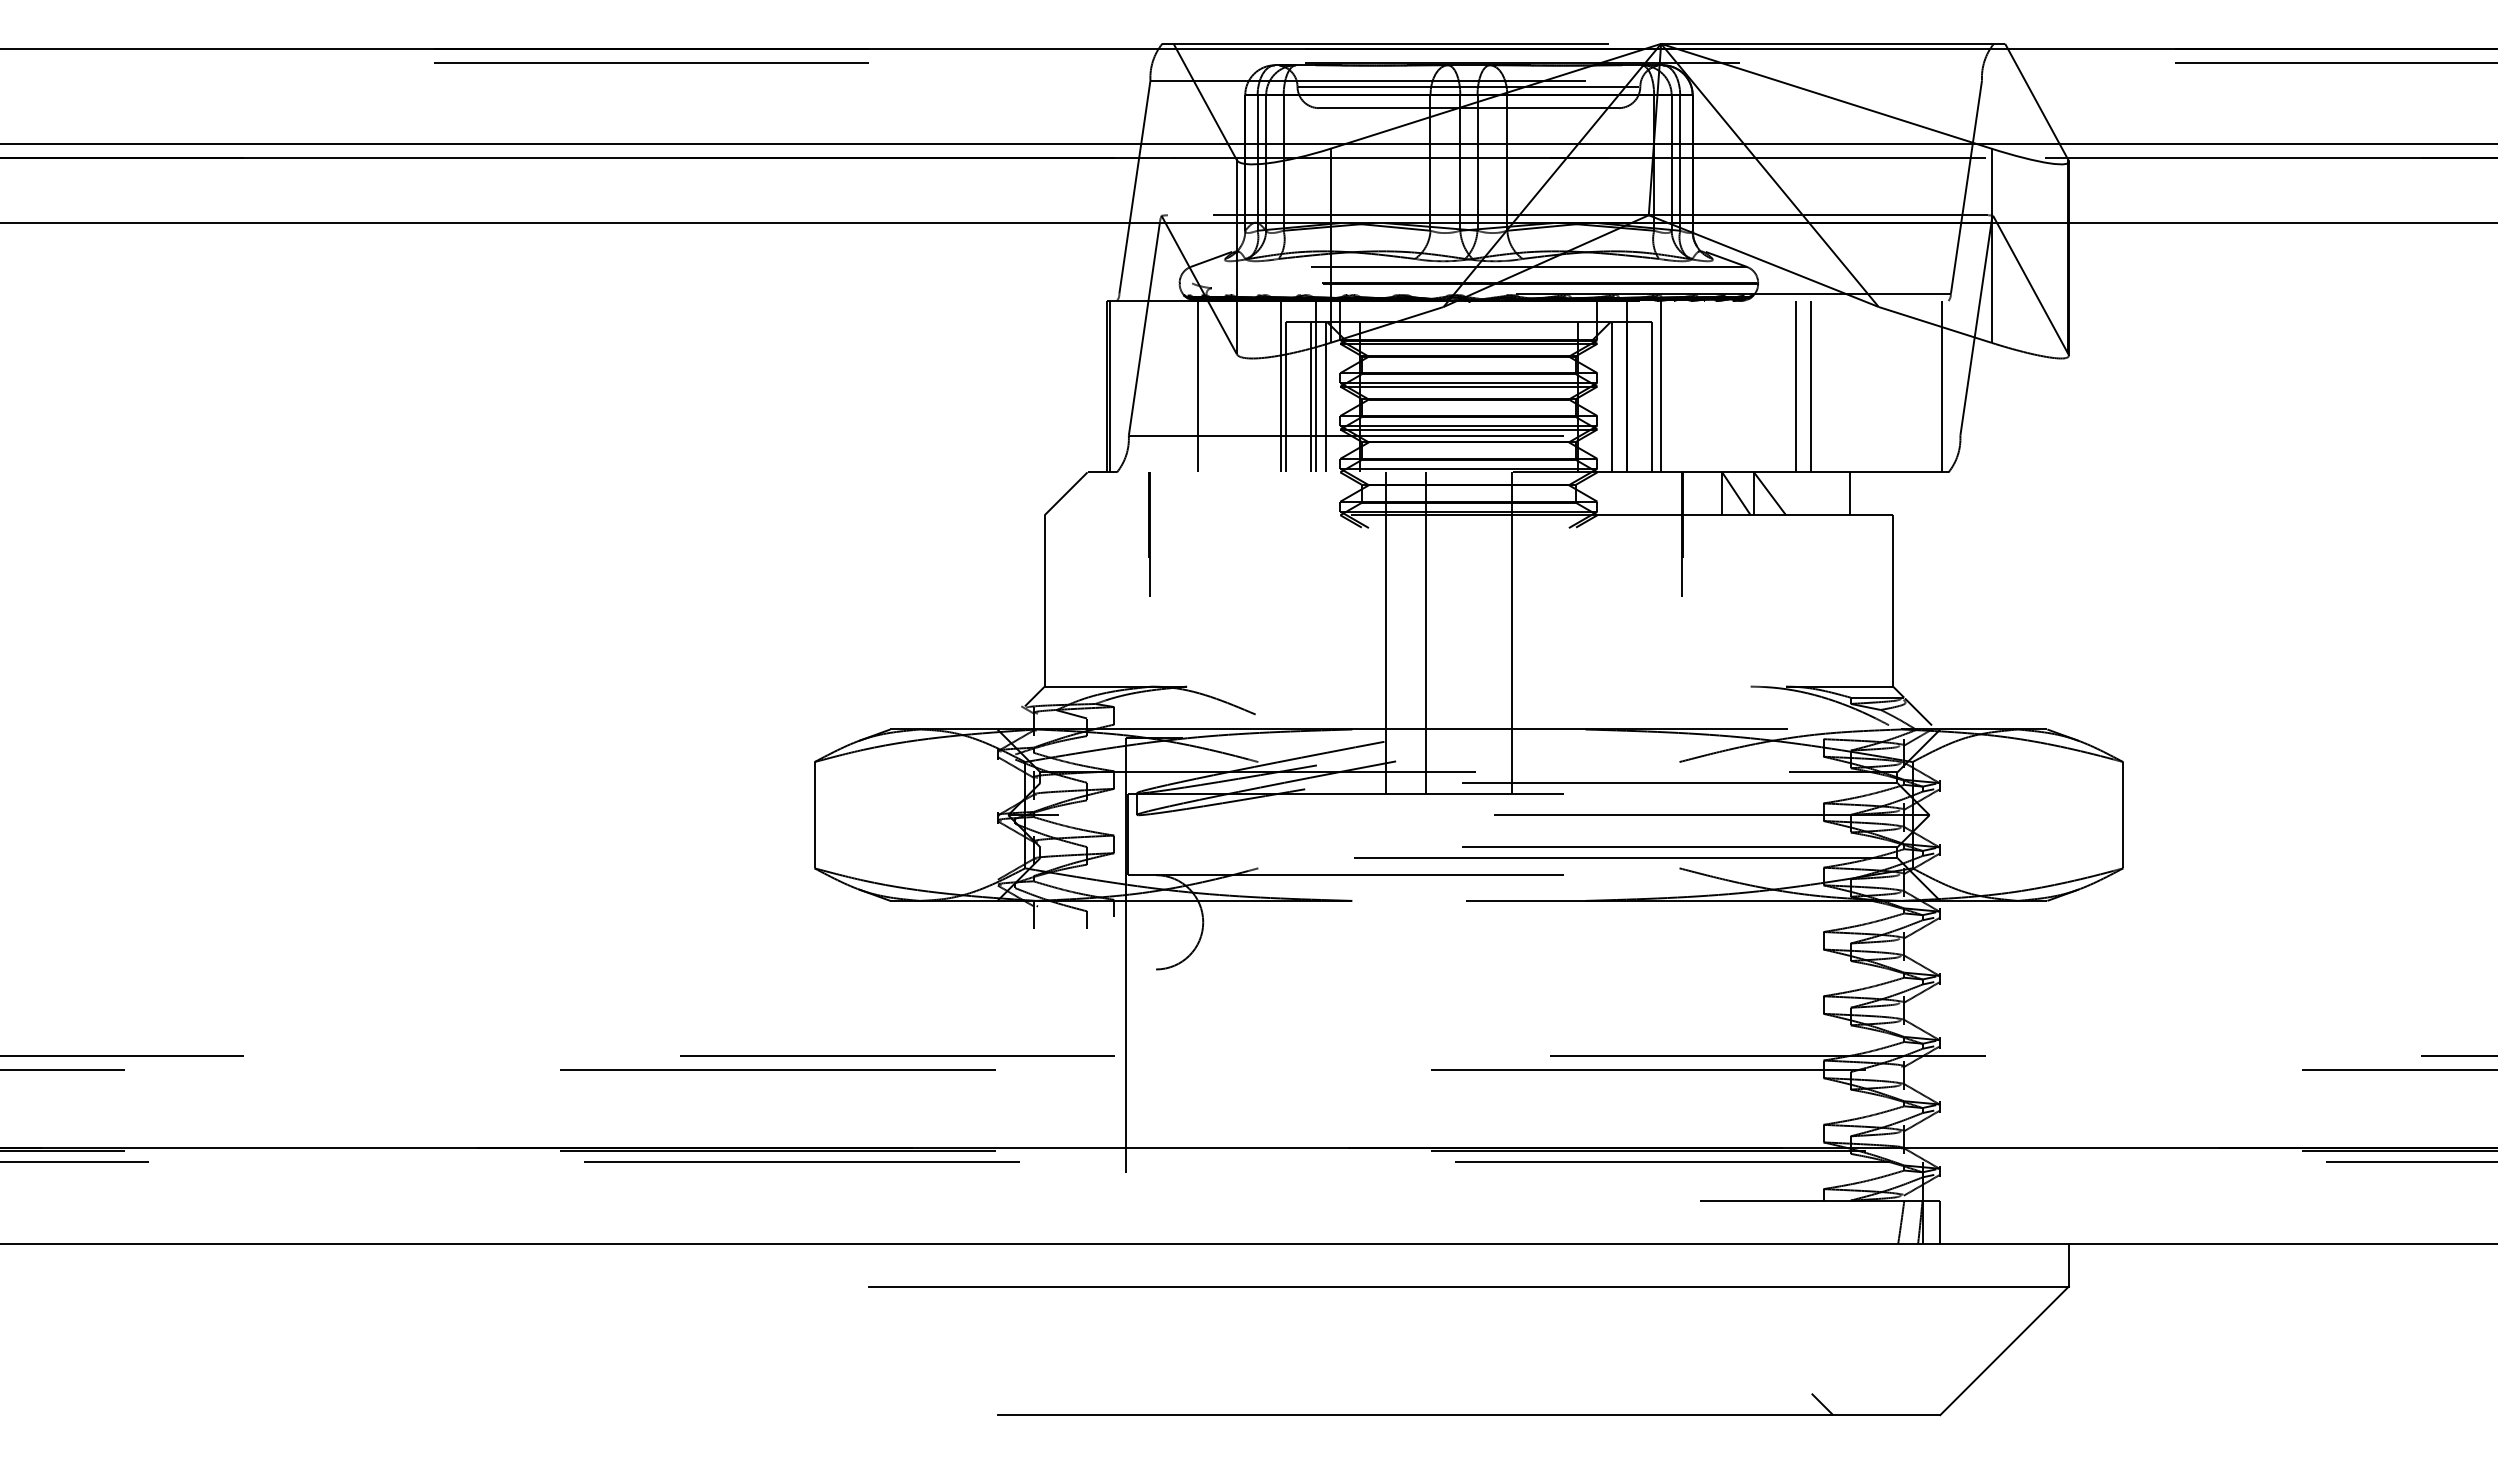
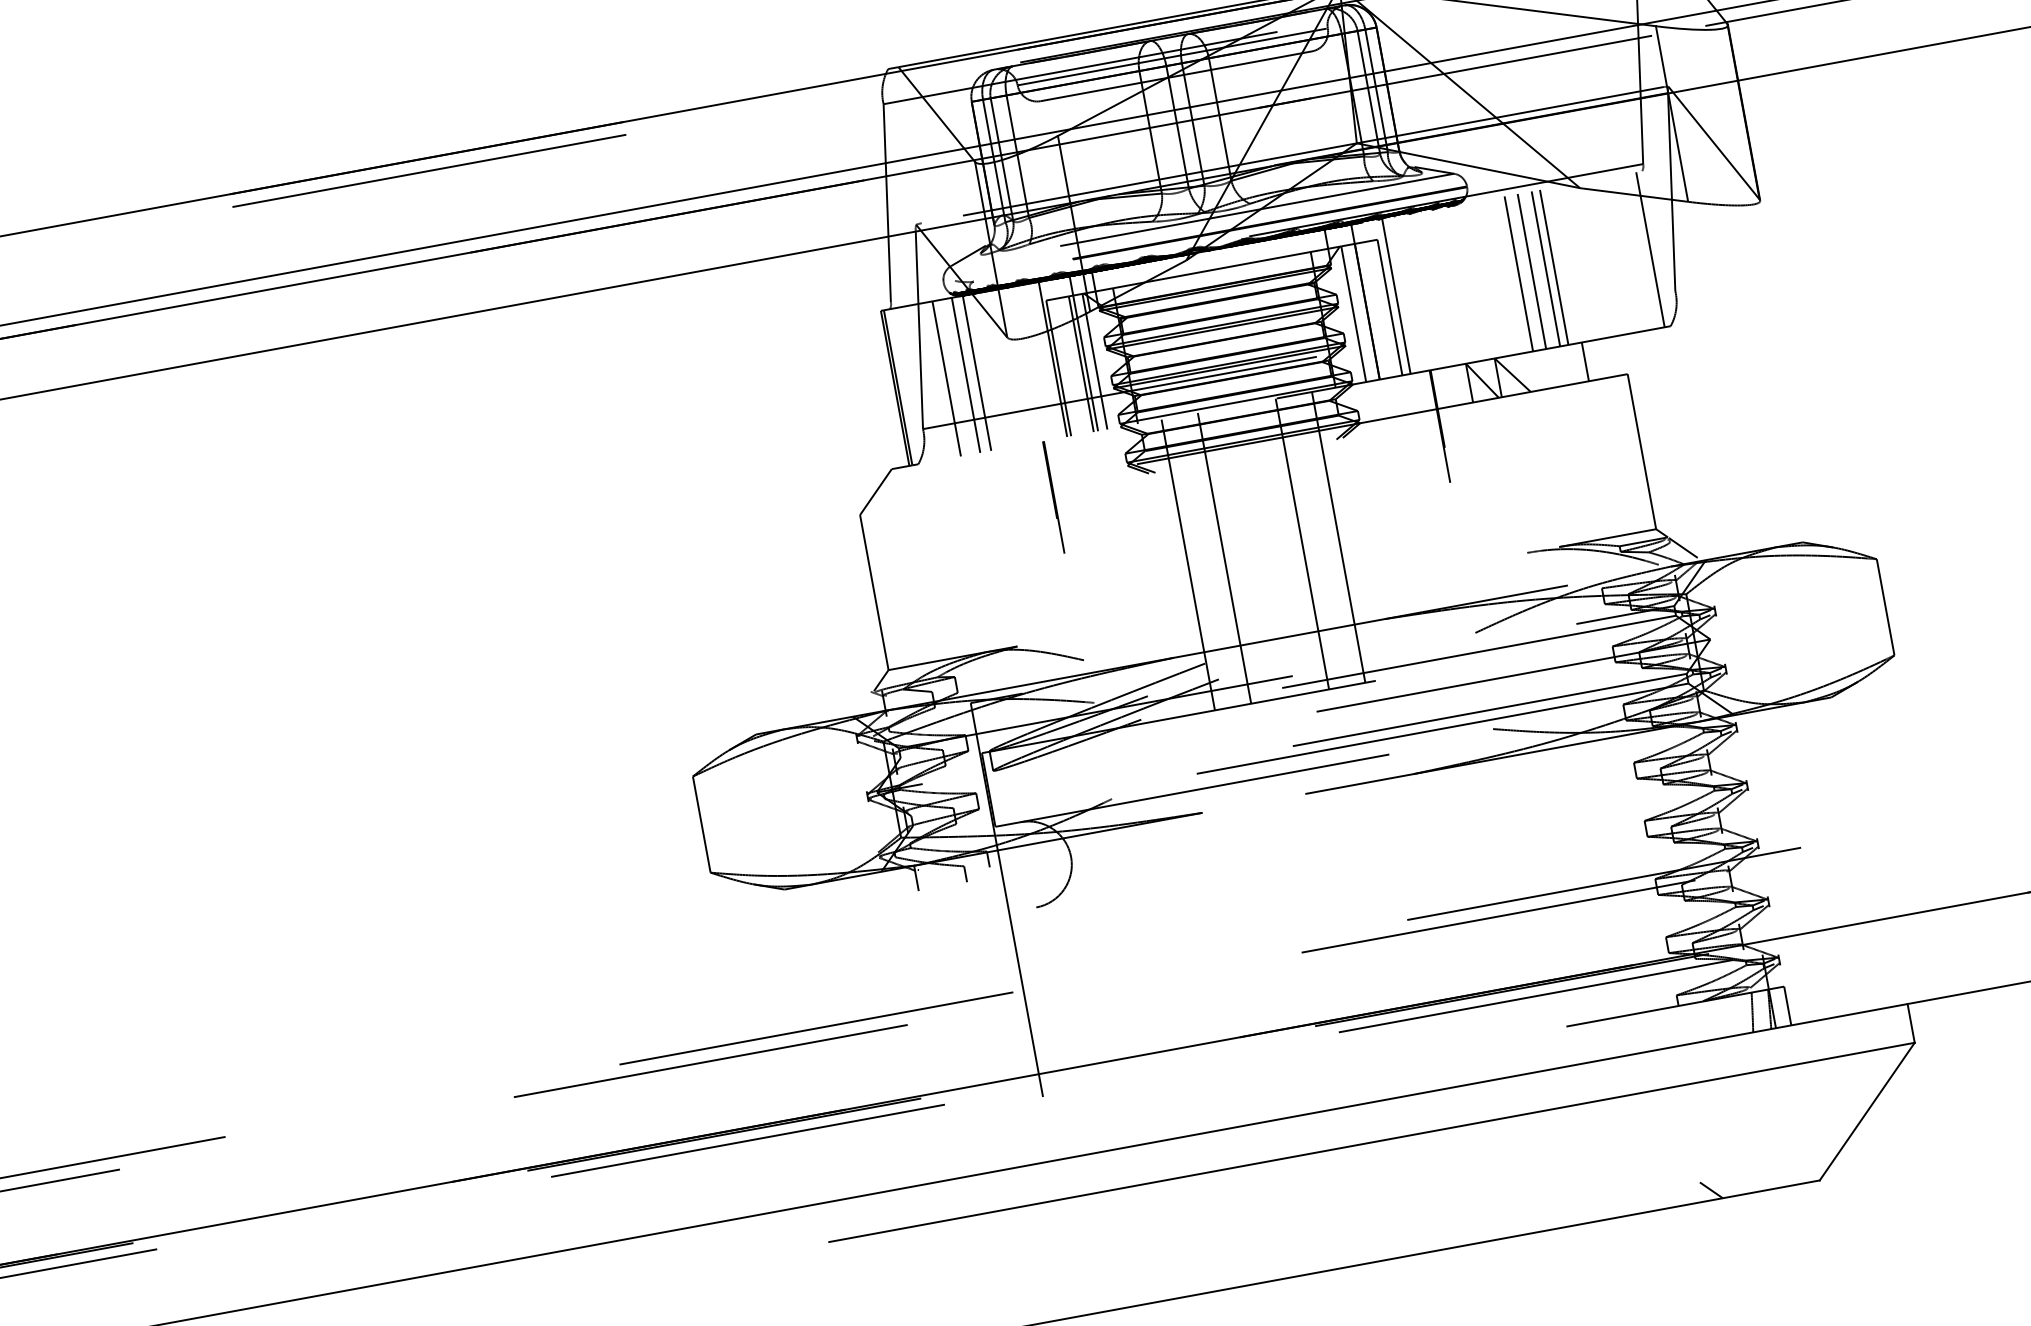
line: (1164, 386) -> (947, 378), added
line: (1185, 386) -> (966, 375), added
line: (1826, 386) -> (1546, 268), added
line: (1835, 386) -> (1554, 267), added
line: (1149, 534) -> (1054, 497), moved
line: (1552, 632) -> (1338, 536), added

